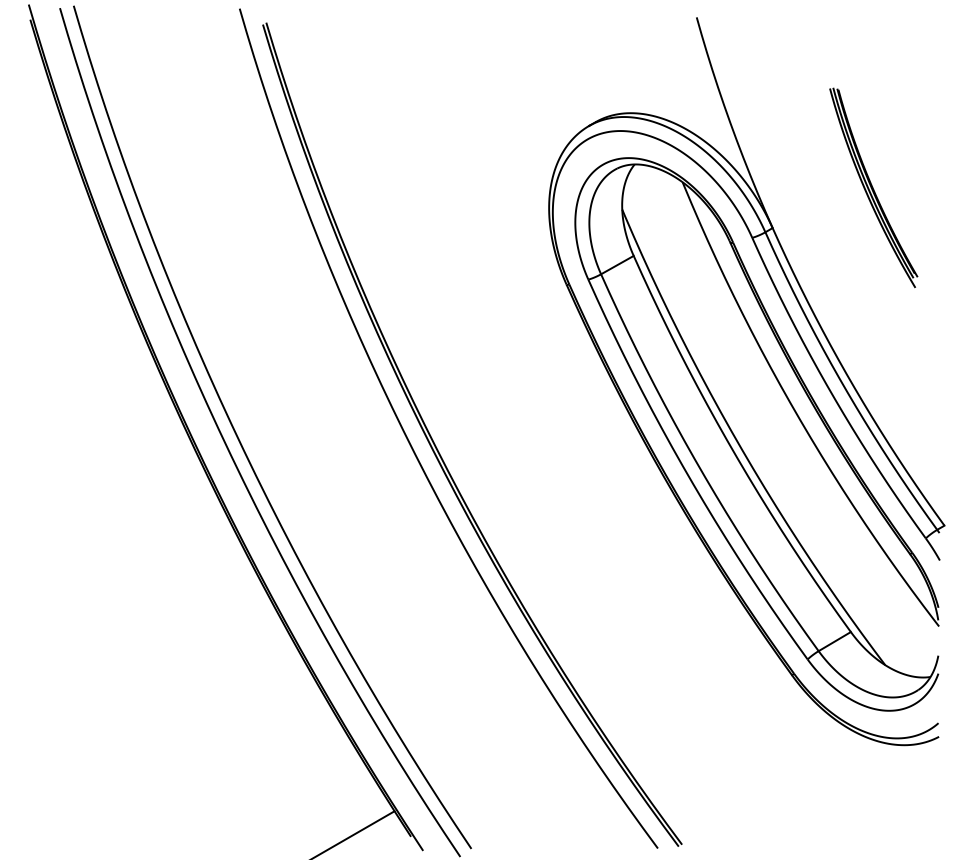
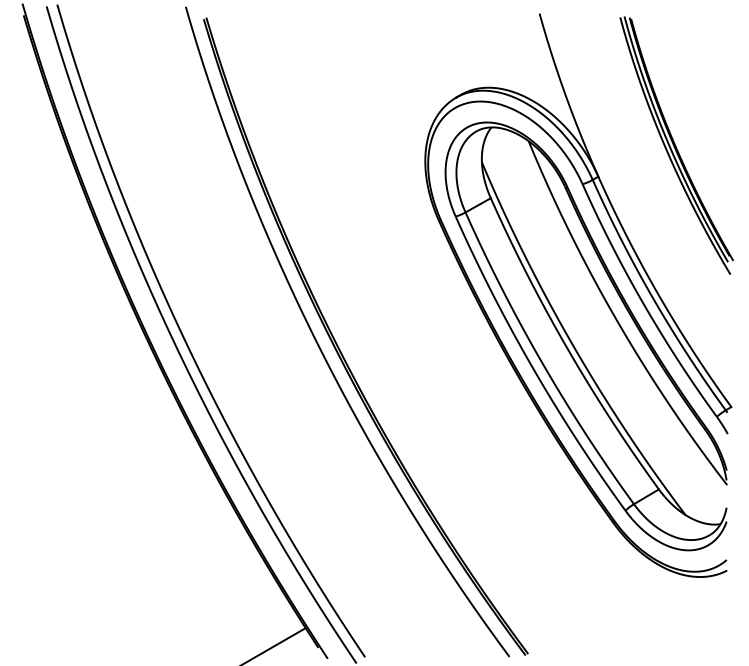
part: (873, 187) -> (676, 145), size x1.67

